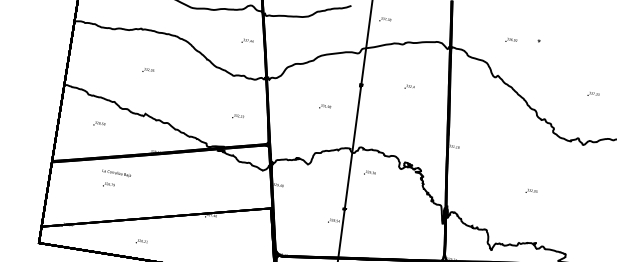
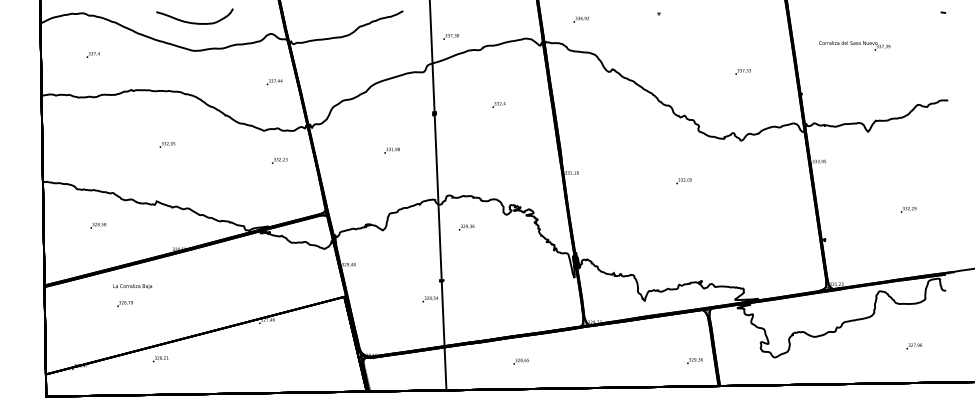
text: (384, 19) -> (450, 36), moved
text: (510, 40) -> (580, 19), moved
text: (148, 70) -> (167, 144), moved
text: (238, 116) -> (279, 160), moved
text: (531, 191) -> (683, 181), moved
text: (141, 242) -> (160, 359), moved

